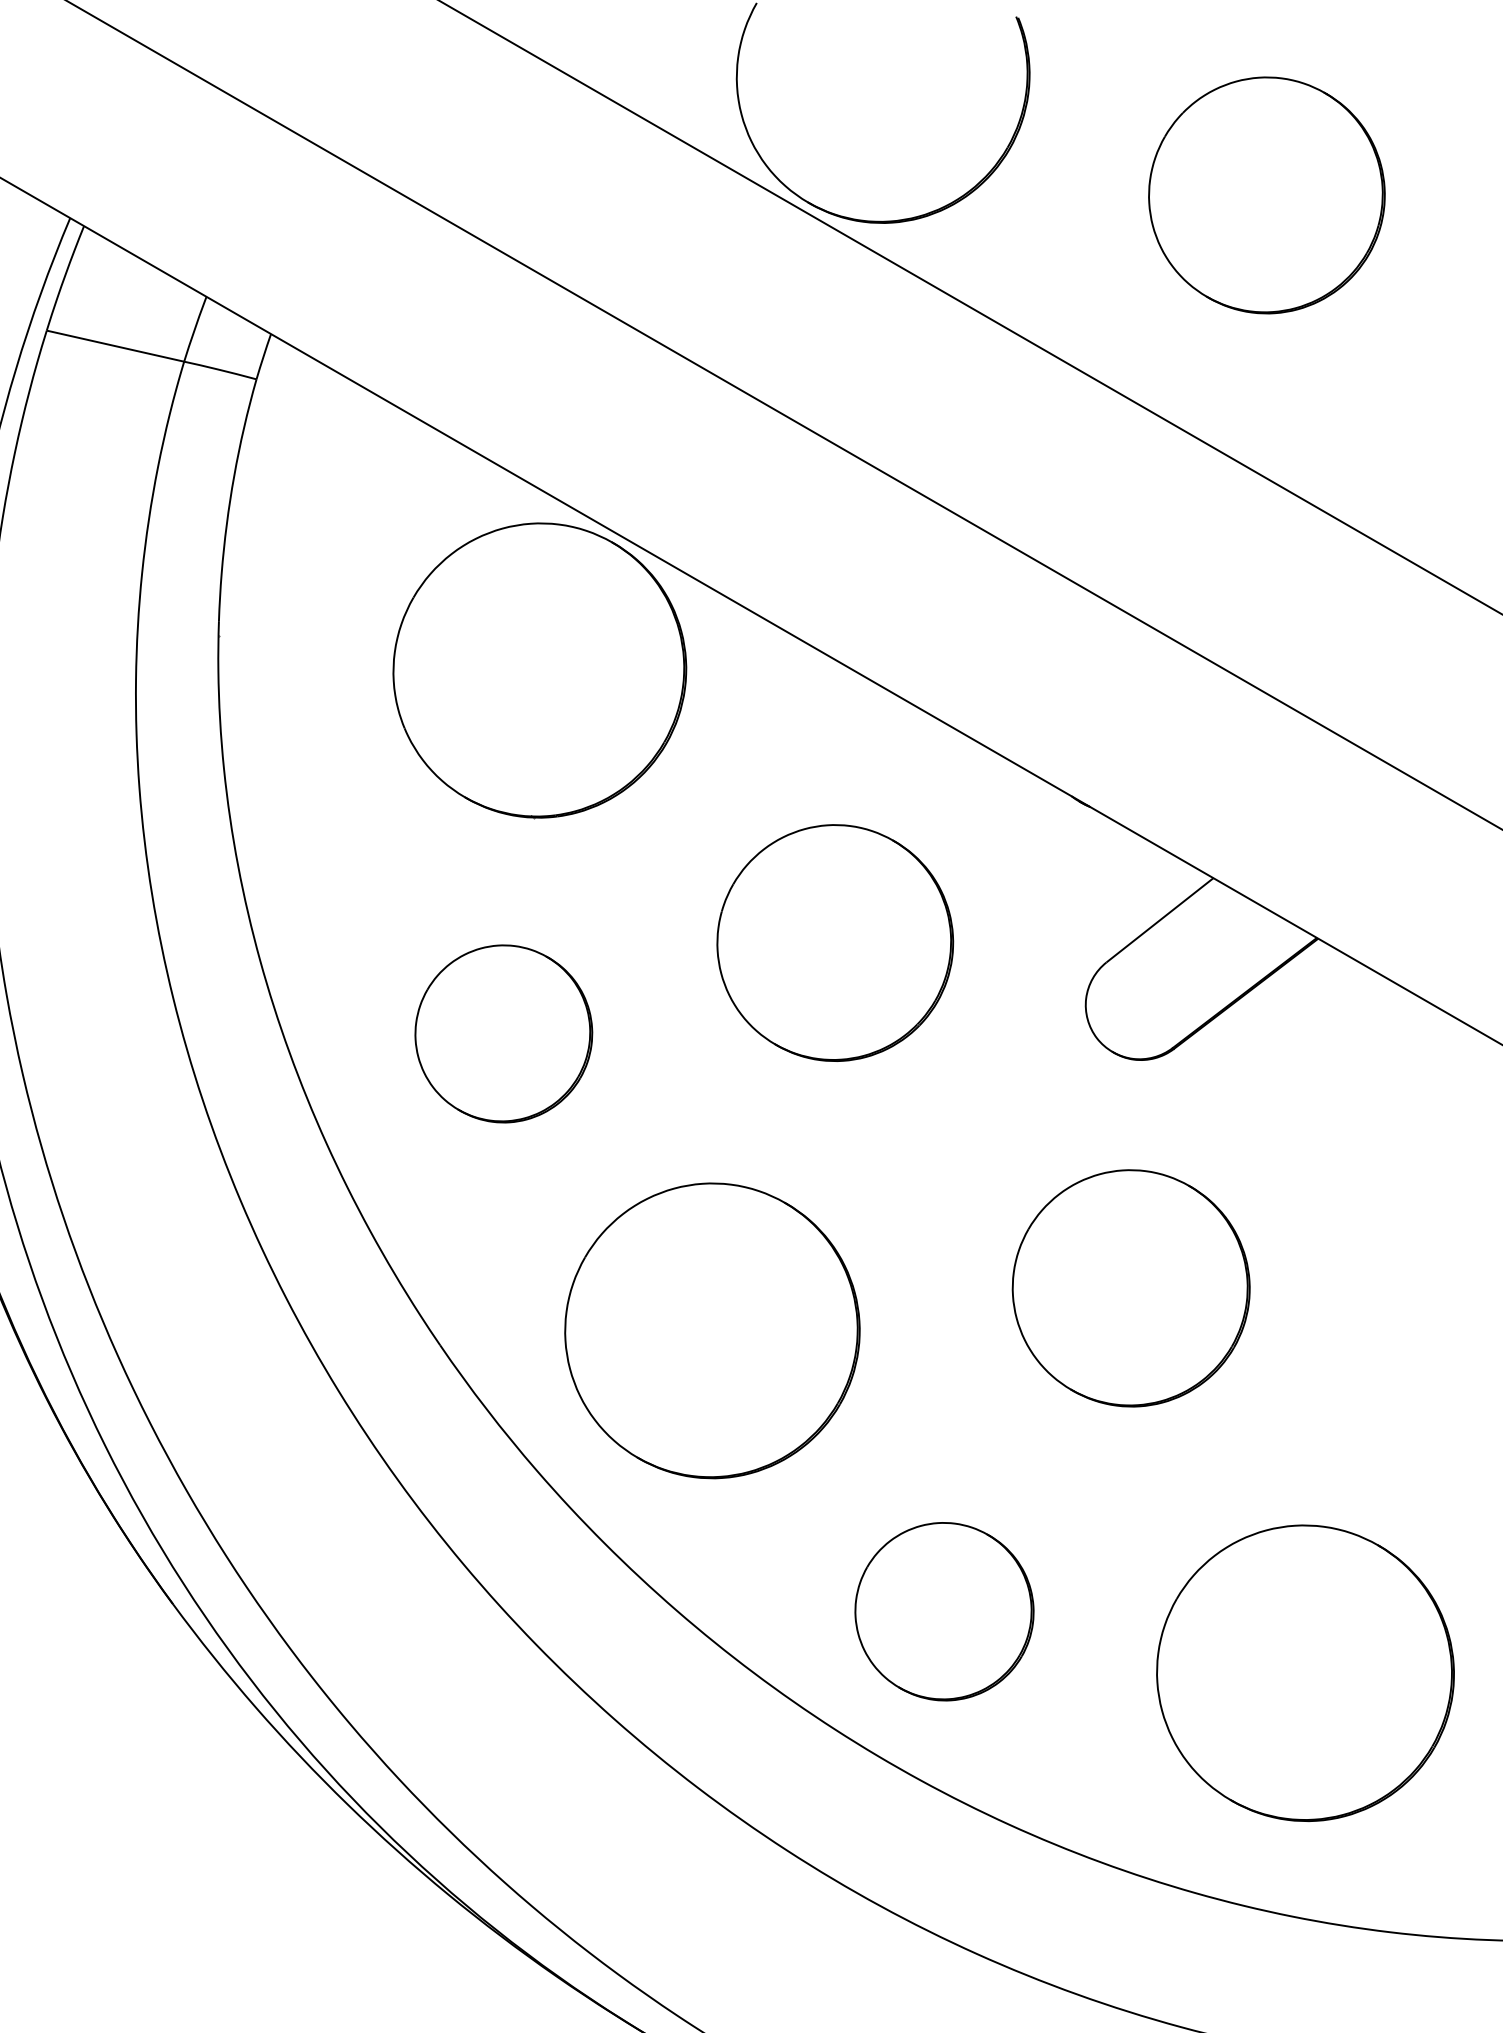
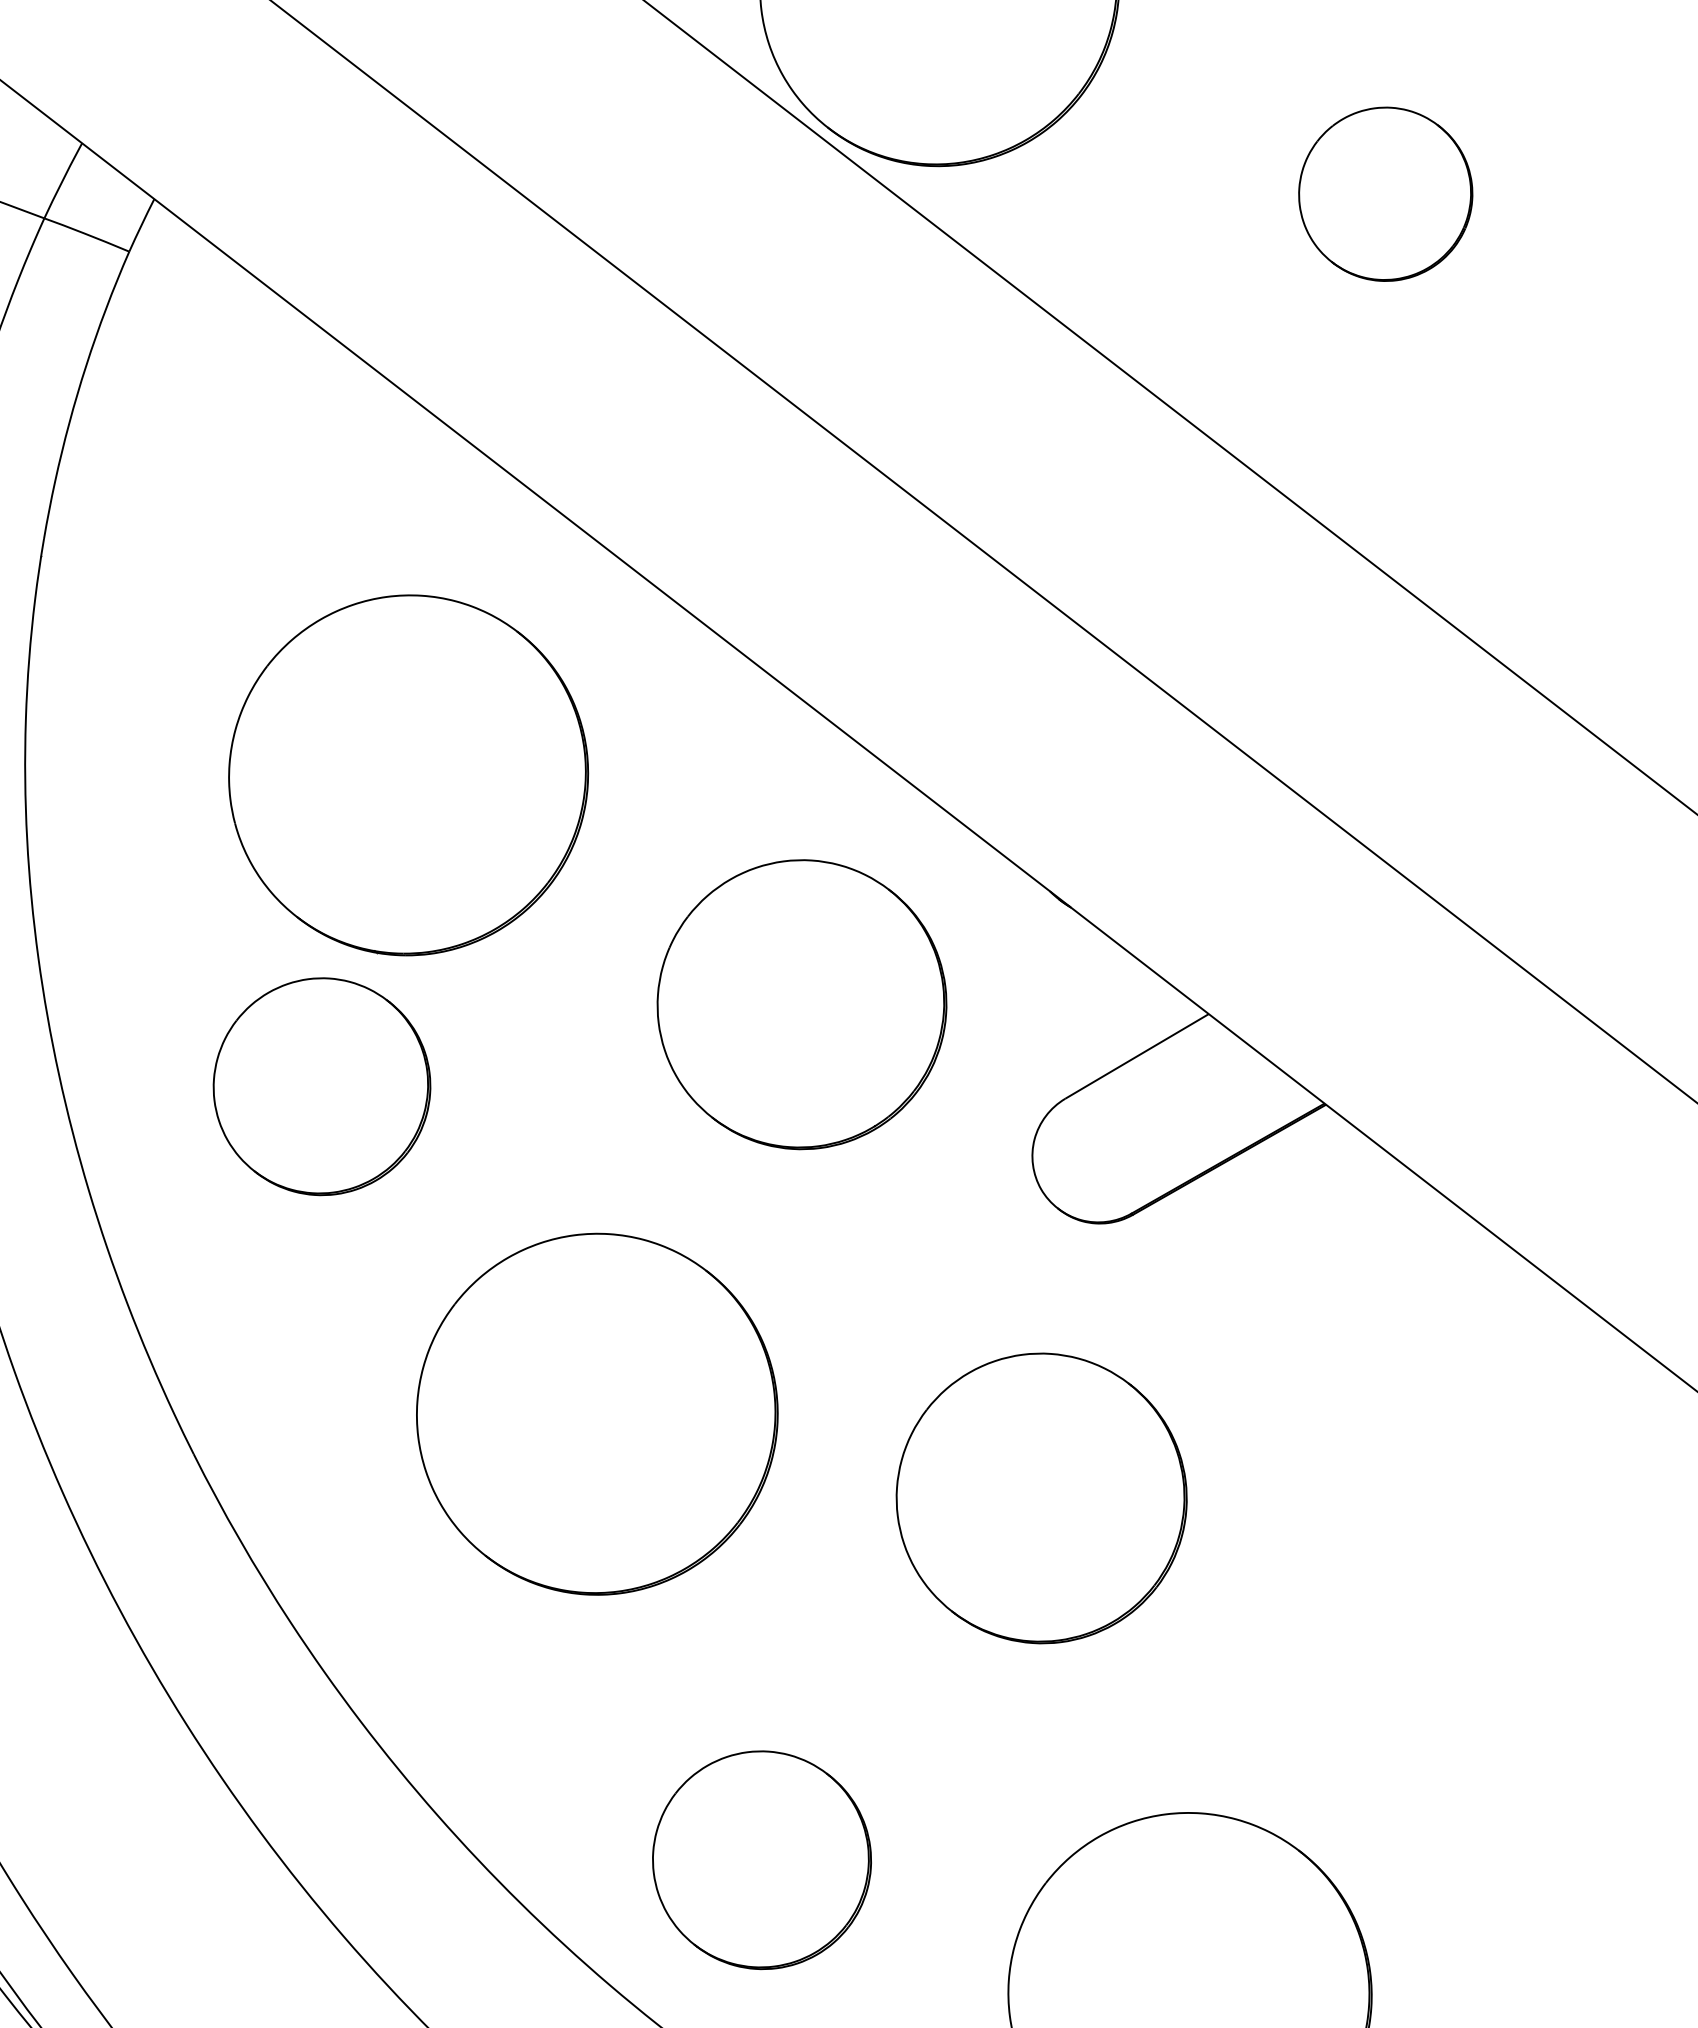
part: (1266, 195) -> (1385, 194), size x0.6
part: (539, 670) -> (408, 775), moved
part: (835, 942) -> (802, 1004), moved
part: (712, 1330) -> (597, 1413), moved

